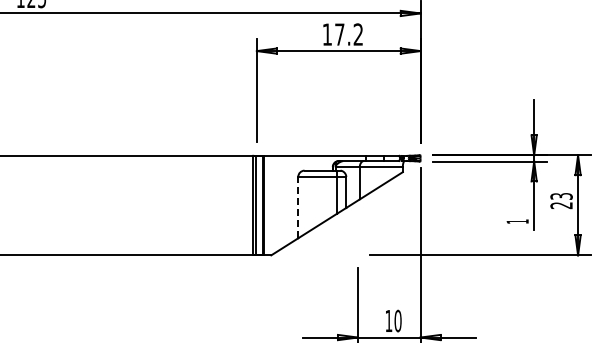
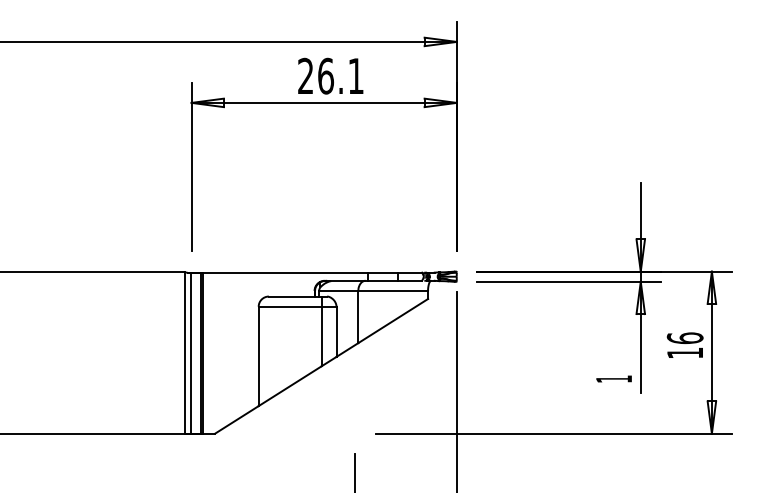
text: (342, 34) -> (330, 76), 17.2 -> 26.1
text: (561, 200) -> (685, 344), 23 -> 16
line: (298, 207) -> (259, 356), dashed -> solid

